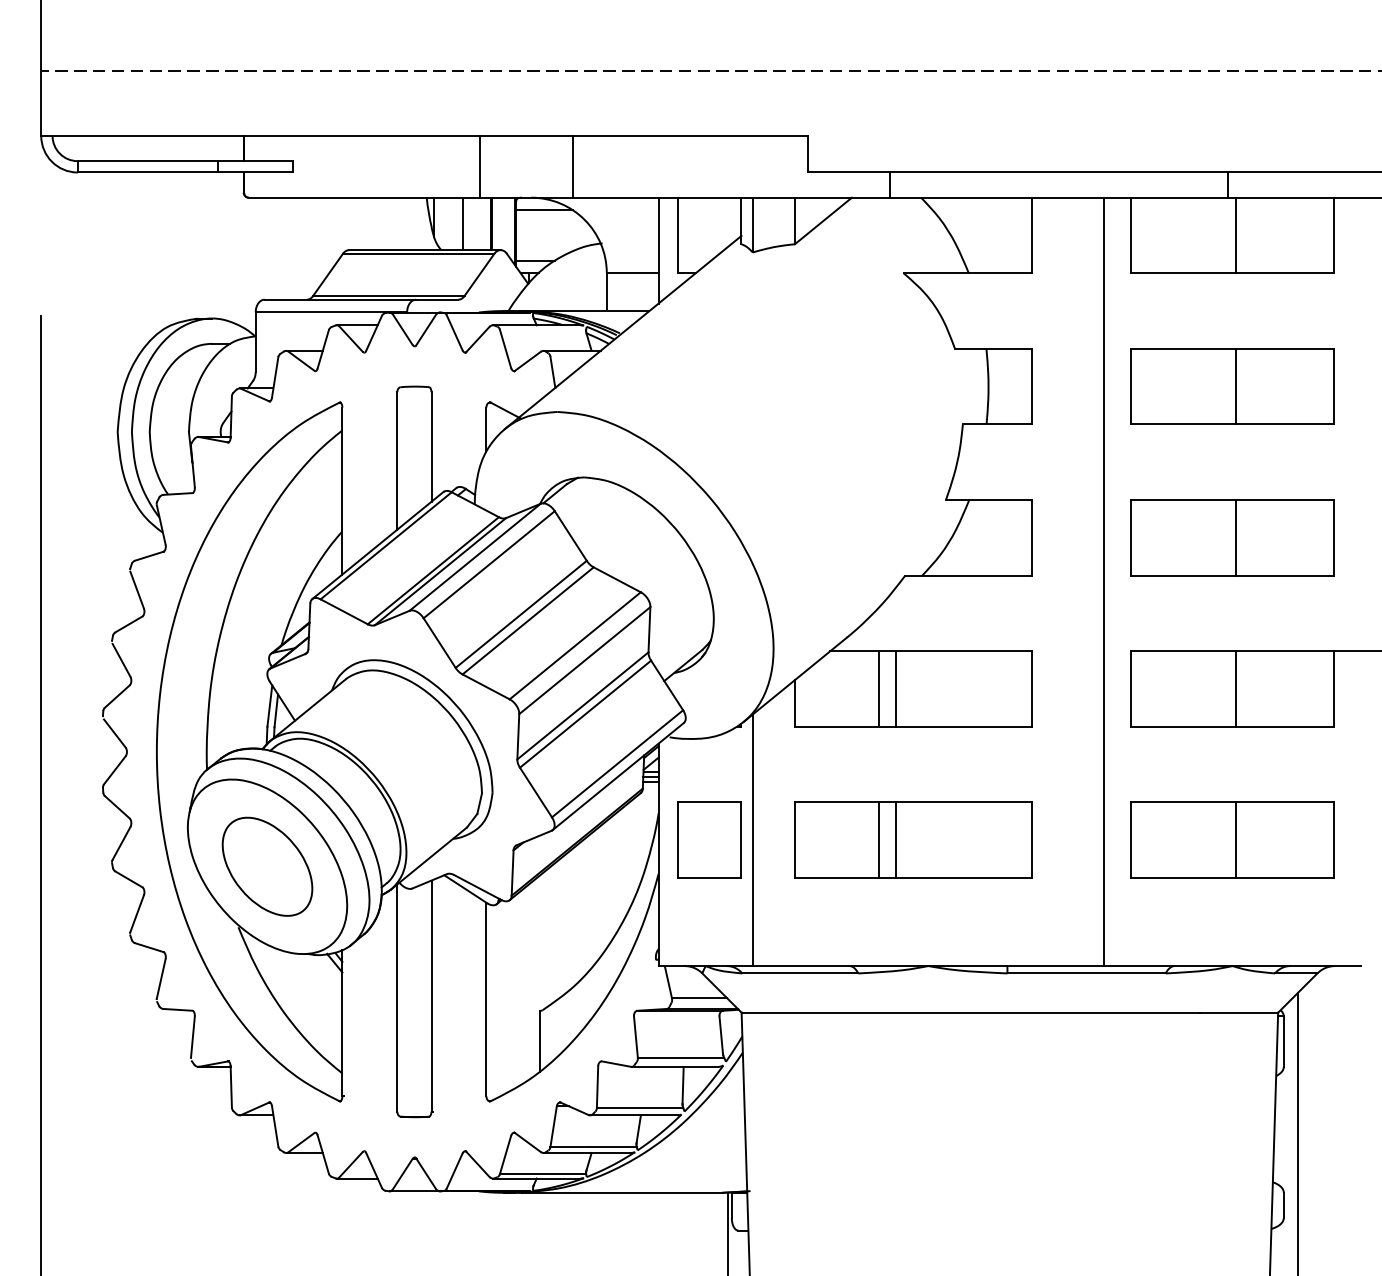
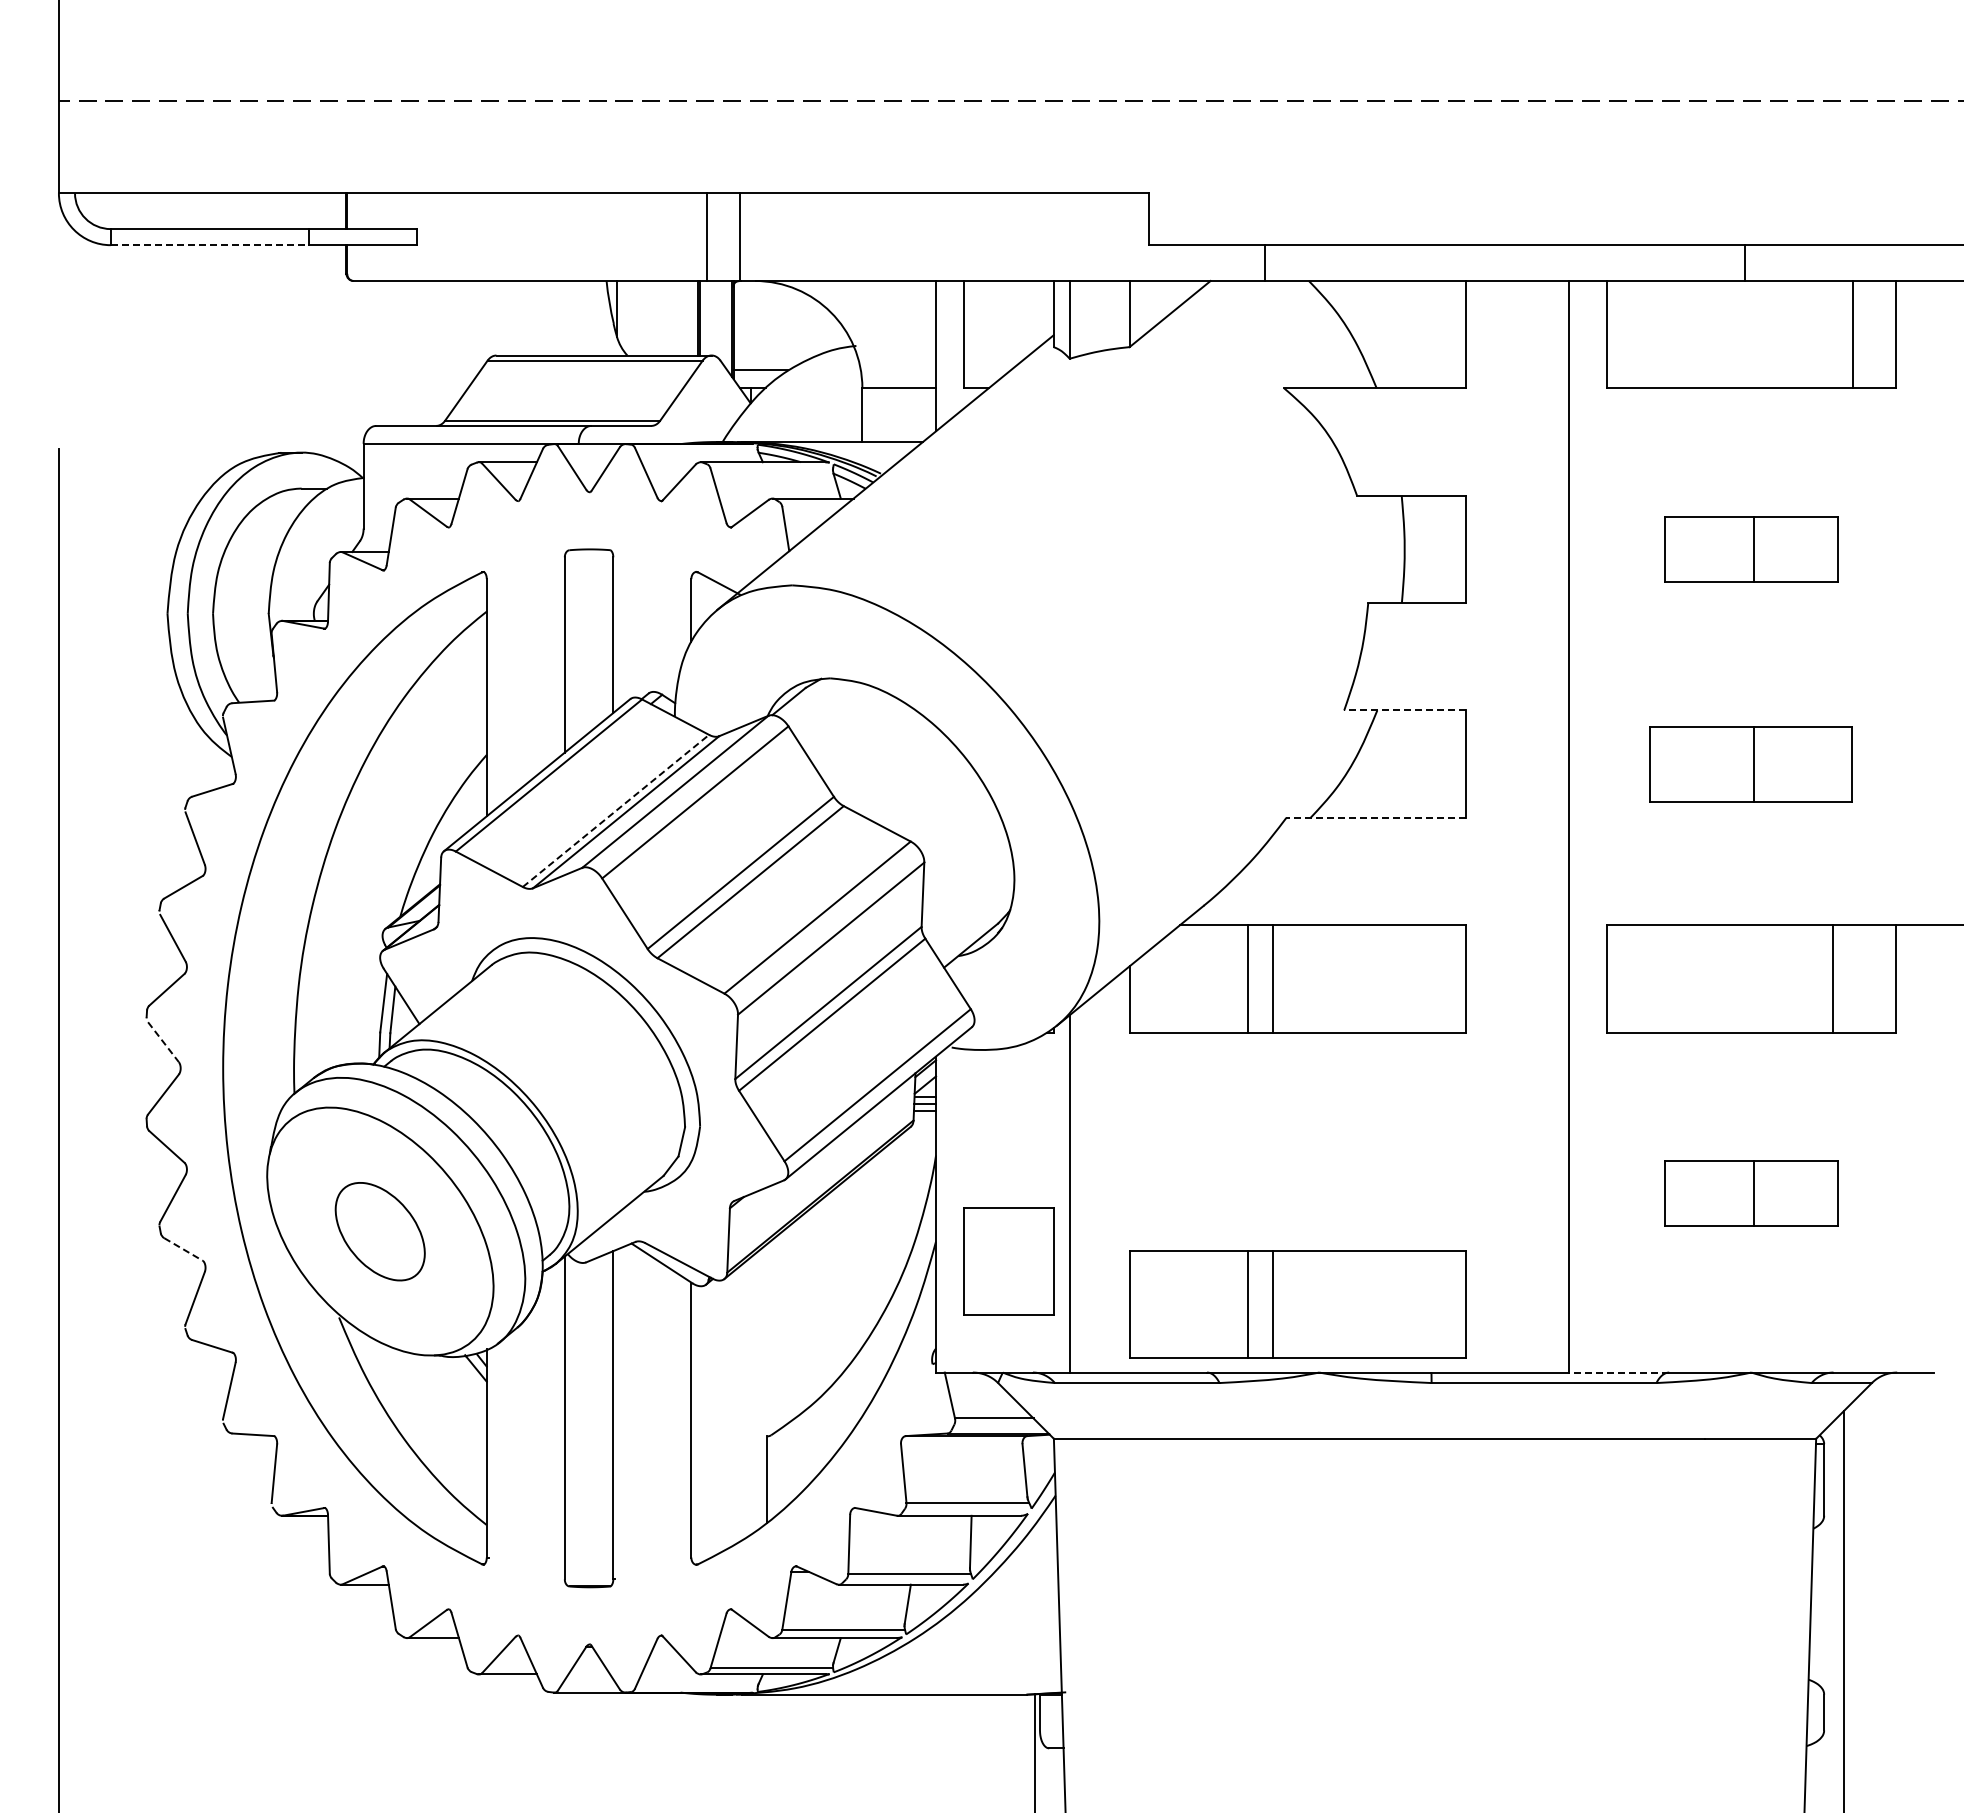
line: (480, 166) -> (740, 236), moved
line: (572, 166) -> (706, 236), moved
line: (147, 172) -> (210, 245), solid -> dashed
line: (544, 210) -> (773, 298), removed
line: (462, 223) -> (657, 317), removed
line: (1235, 235) -> (1852, 334), moved
part: (1232, 386) -> (1751, 549), size x0.6
line: (989, 500) -> (1405, 710), solid -> dashed
part: (1232, 537) -> (1751, 763), size x0.7
line: (433, 570) -> (616, 810), solid -> dashed
line: (968, 575) -> (1376, 817), solid -> dashed
line: (1235, 688) -> (1832, 978), moved
line: (114, 733) -> (163, 1042), solid -> dashed
part: (709, 840) -> (1008, 1261), moved
part: (913, 840) -> (1297, 1304), moved
part: (1232, 840) -> (1751, 1193), size x0.6
part: (266, 866) -> (379, 1231), size x0.7
line: (128, 879) -> (183, 1249), solid -> dashed
line: (1139, 966) -> (1618, 1372), solid -> dashed

